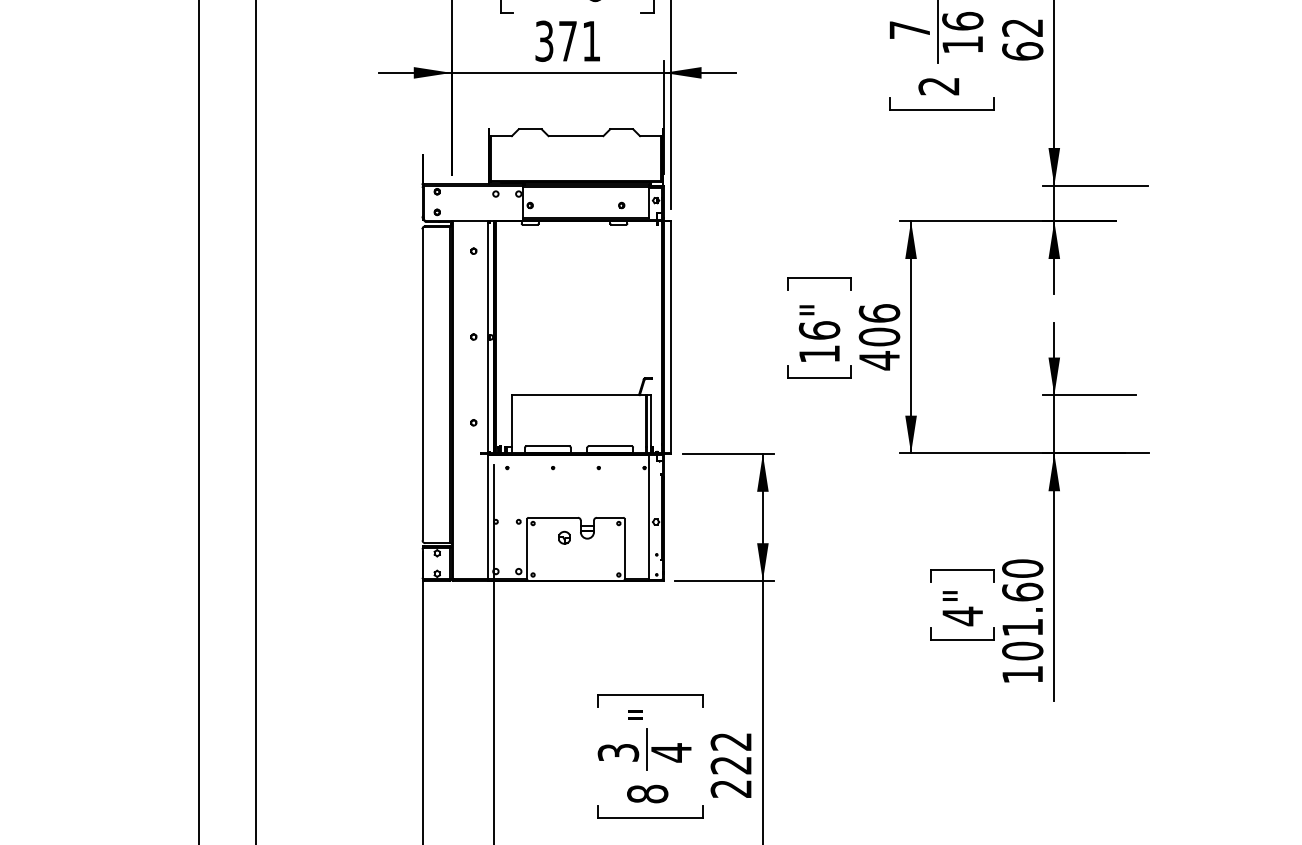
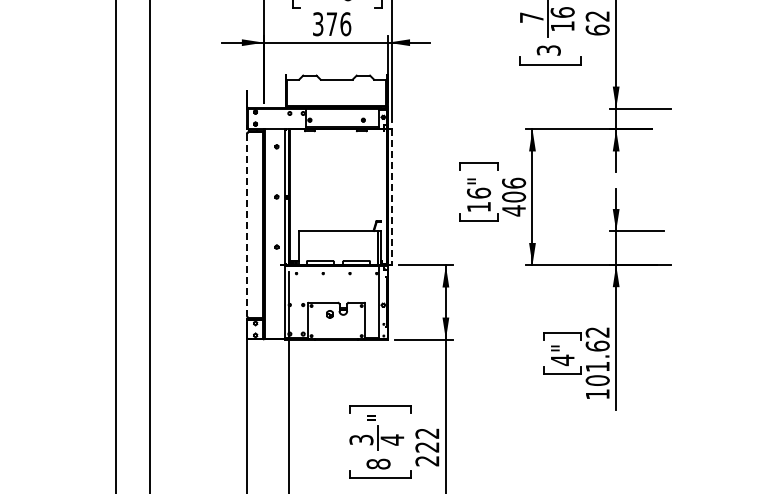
text: (591, 41) -> (345, 24), 371 -> 376
text: (938, 86) -> (548, 50), 2 -> 3
line: (671, 337) -> (392, 197), solid -> dashed
line: (421, 385) -> (246, 225), solid -> dashed
text: (1022, 568) -> (597, 332), 101.60 -> 101.62

